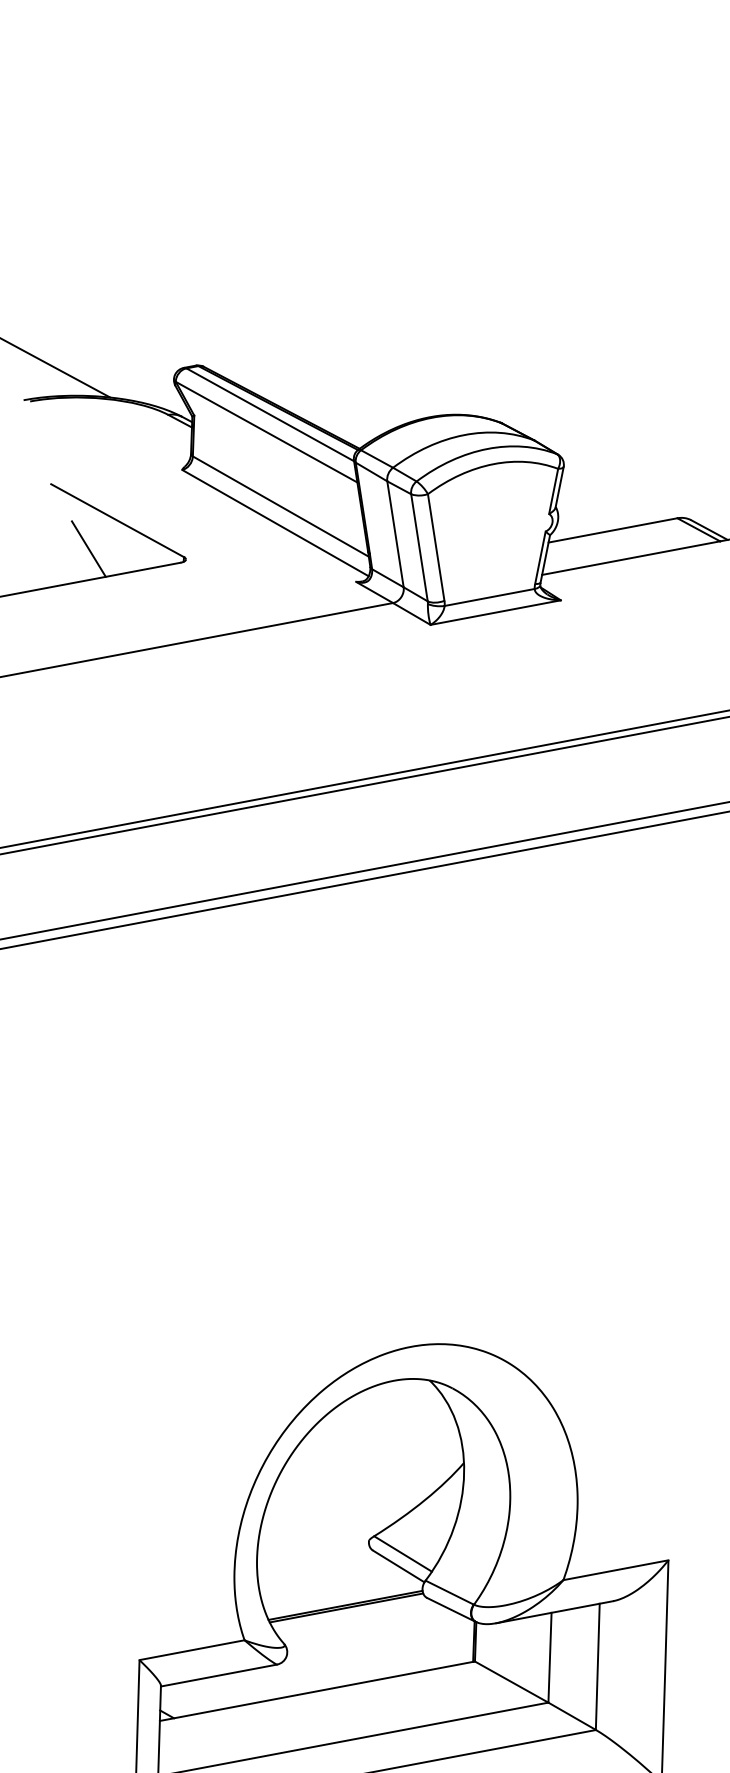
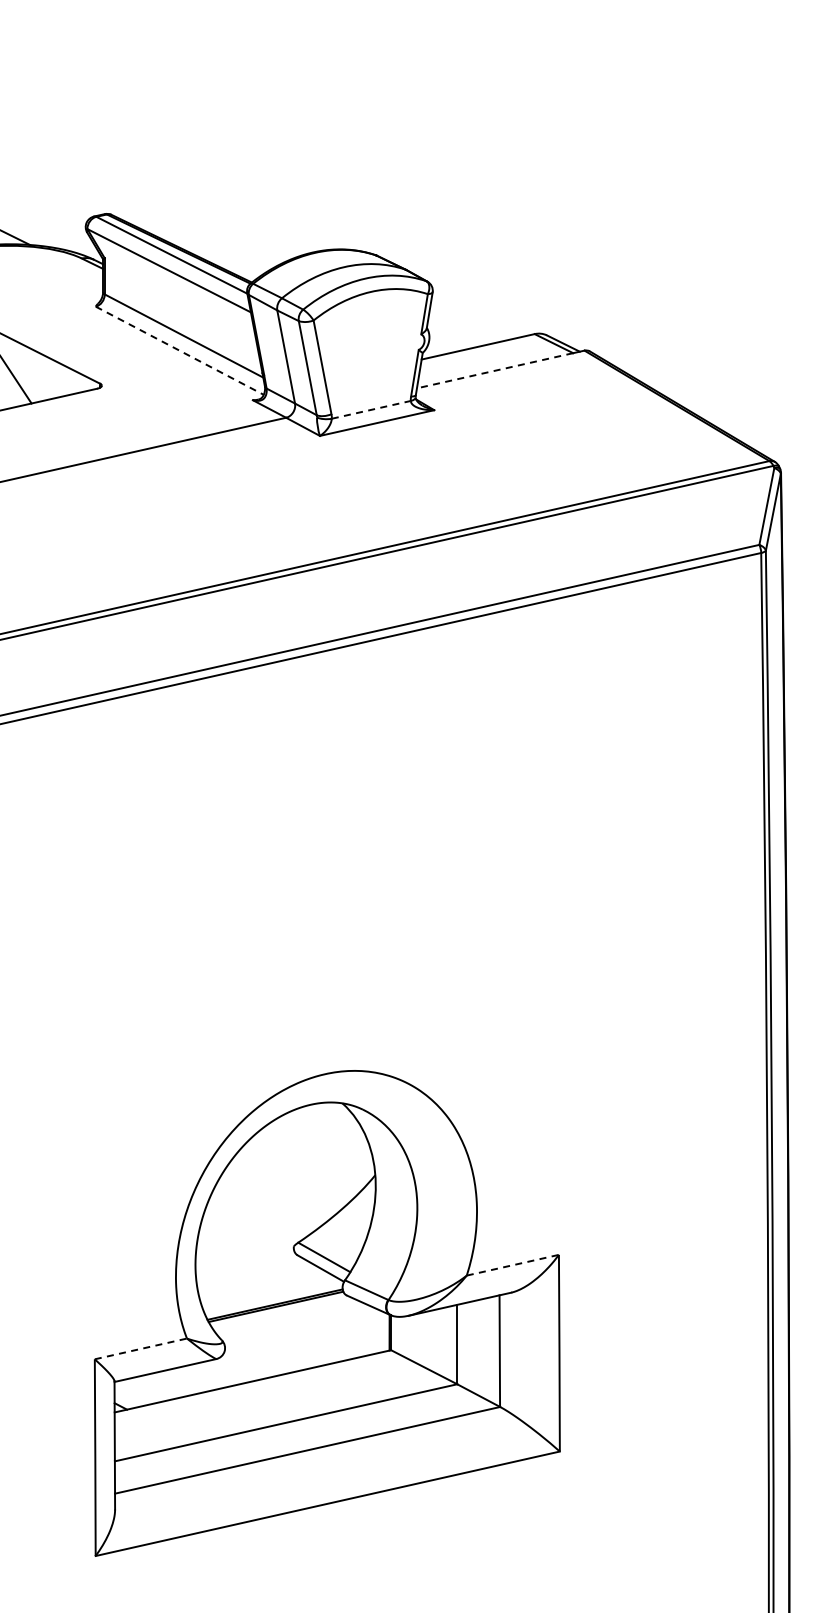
line: (275, 522) -> (179, 350), solid -> dashed
line: (630, 557) -> (494, 370), solid -> dashed
line: (489, 597) -> (371, 409), solid -> dashed
line: (616, 1570) -> (513, 1265), solid -> dashed
line: (192, 1649) -> (141, 1348), solid -> dashed

